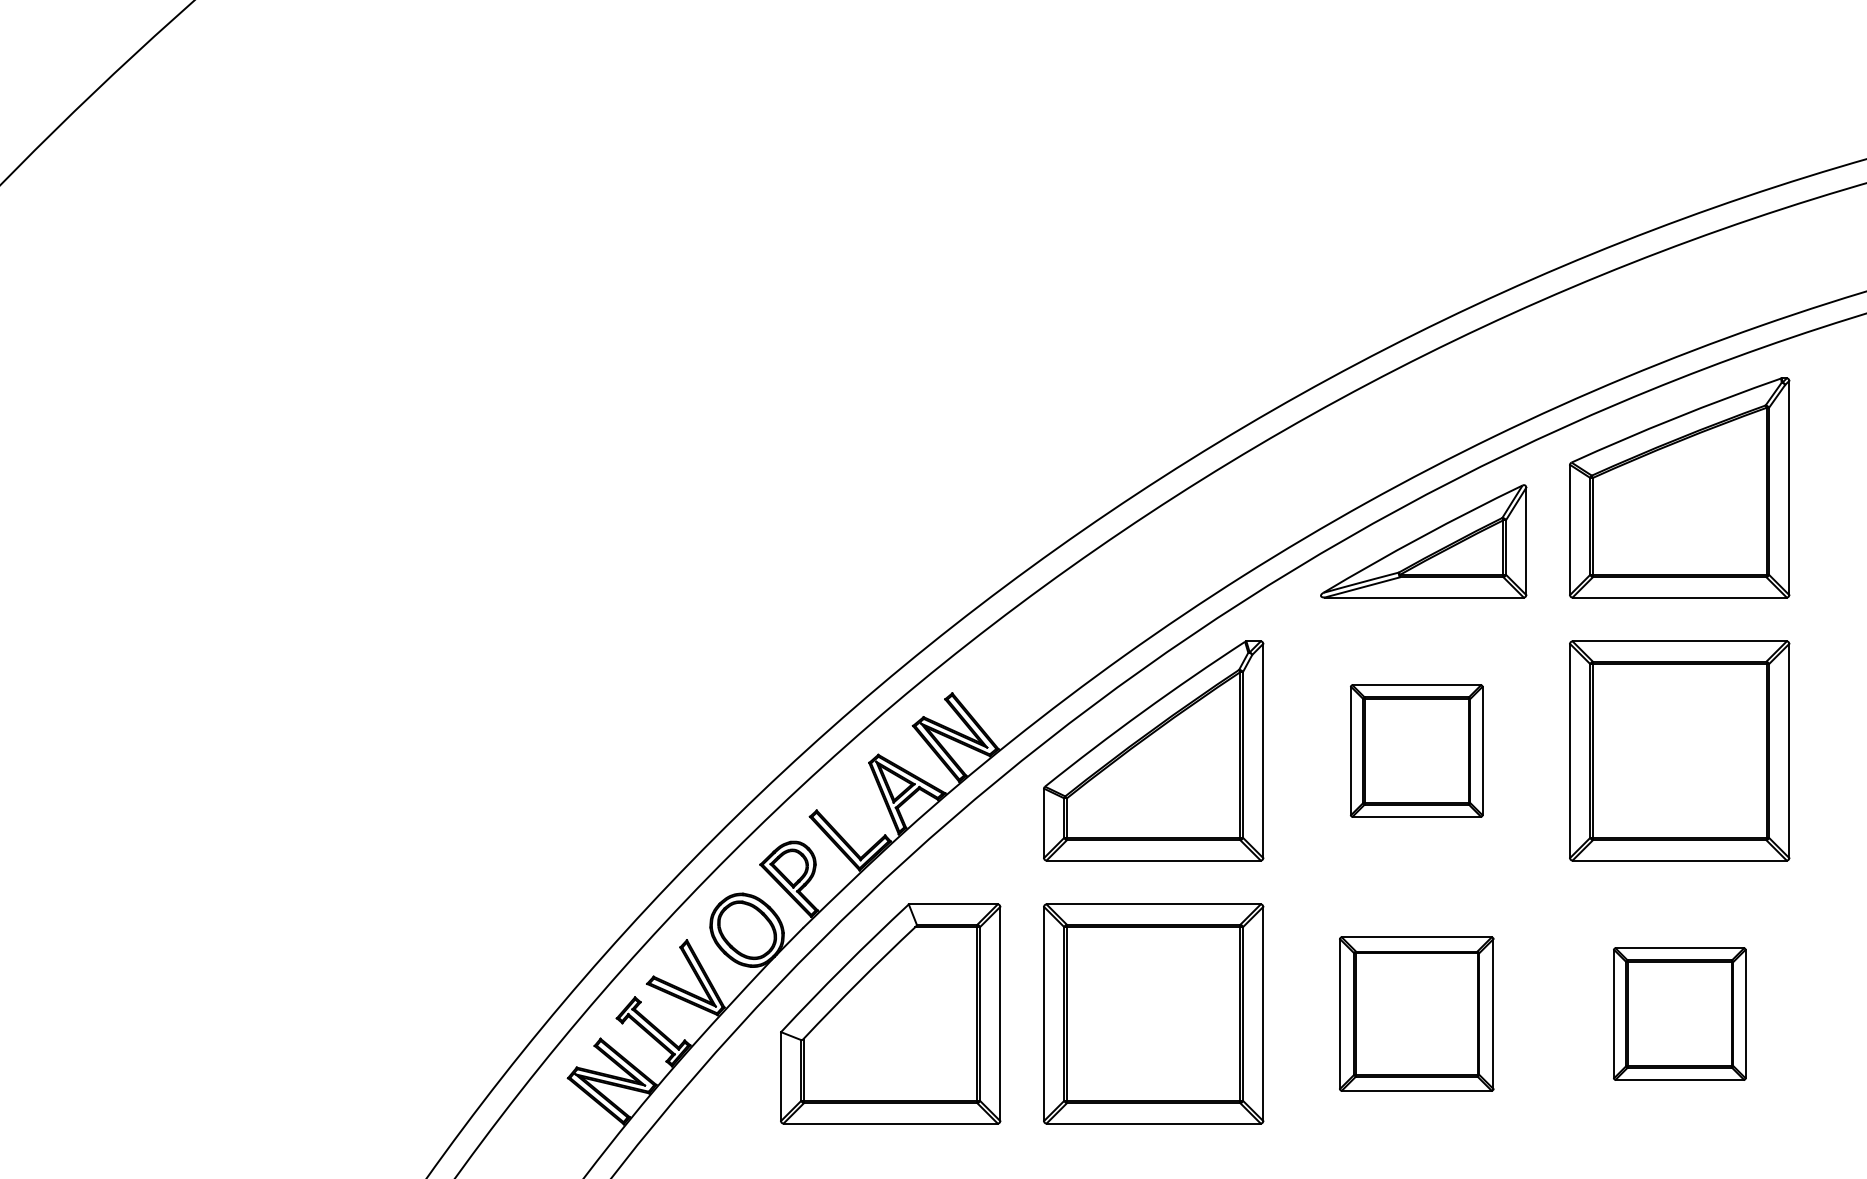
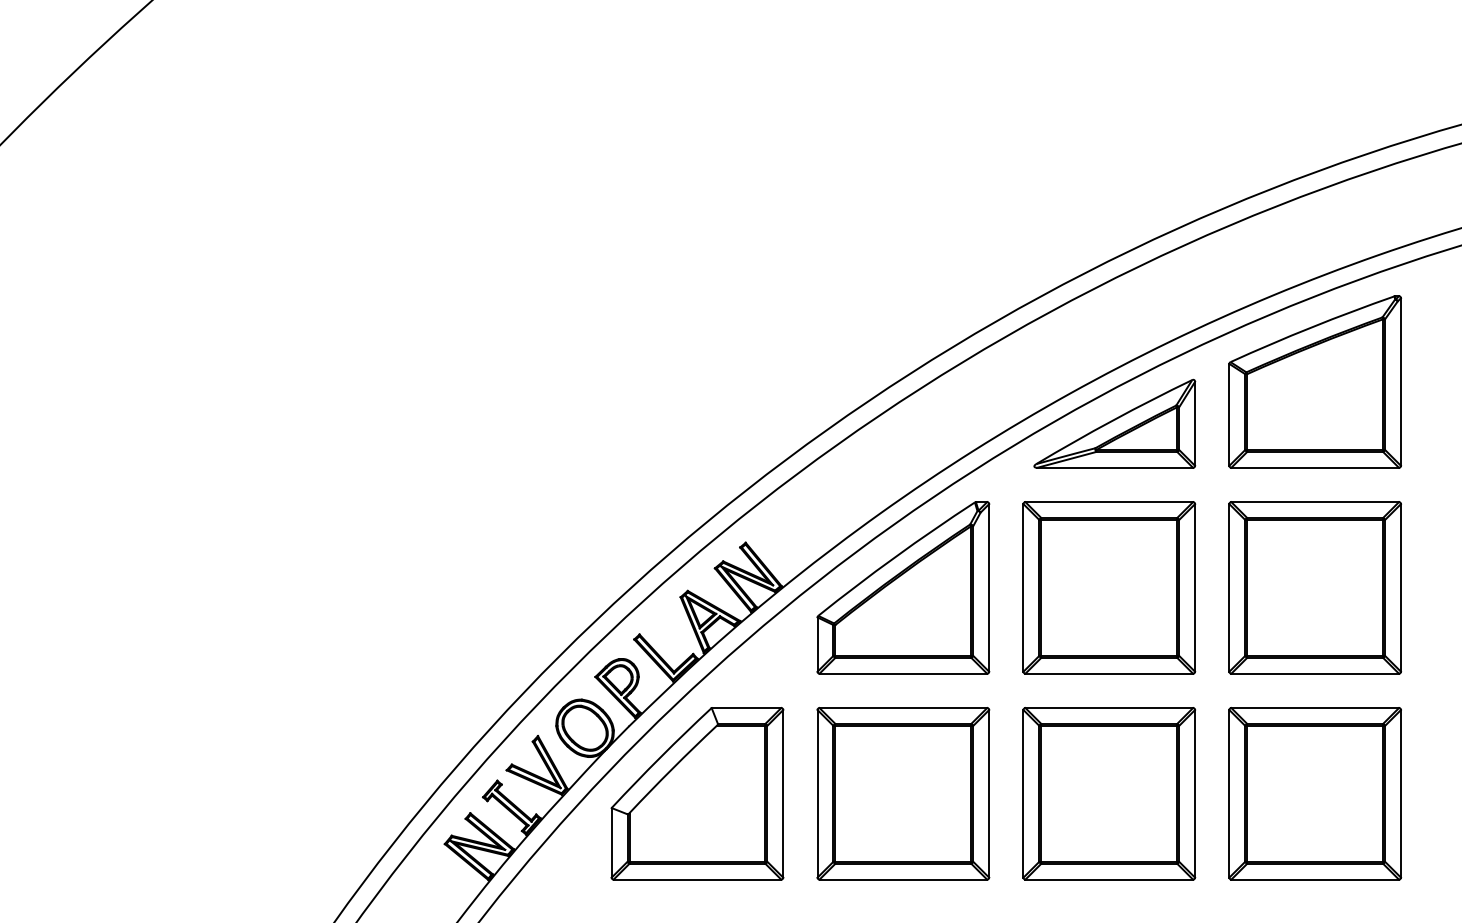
part: (1416, 750) -> (1109, 587), size x1.67
part: (1416, 1013) -> (1109, 793), size x1.43
part: (1680, 1013) -> (1315, 793), size x1.67

